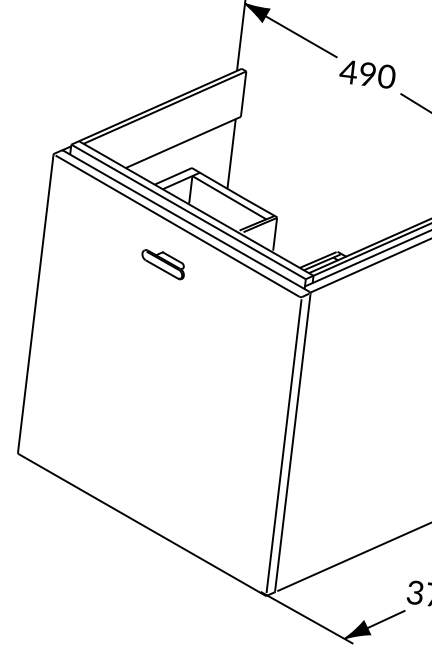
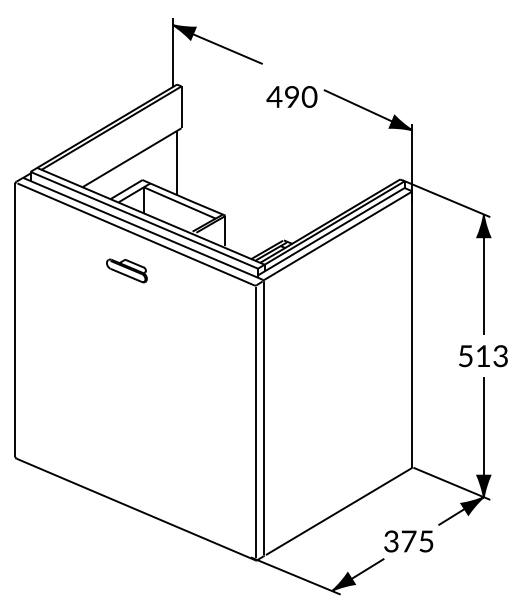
text: (367, 73) -> (291, 96), moved

